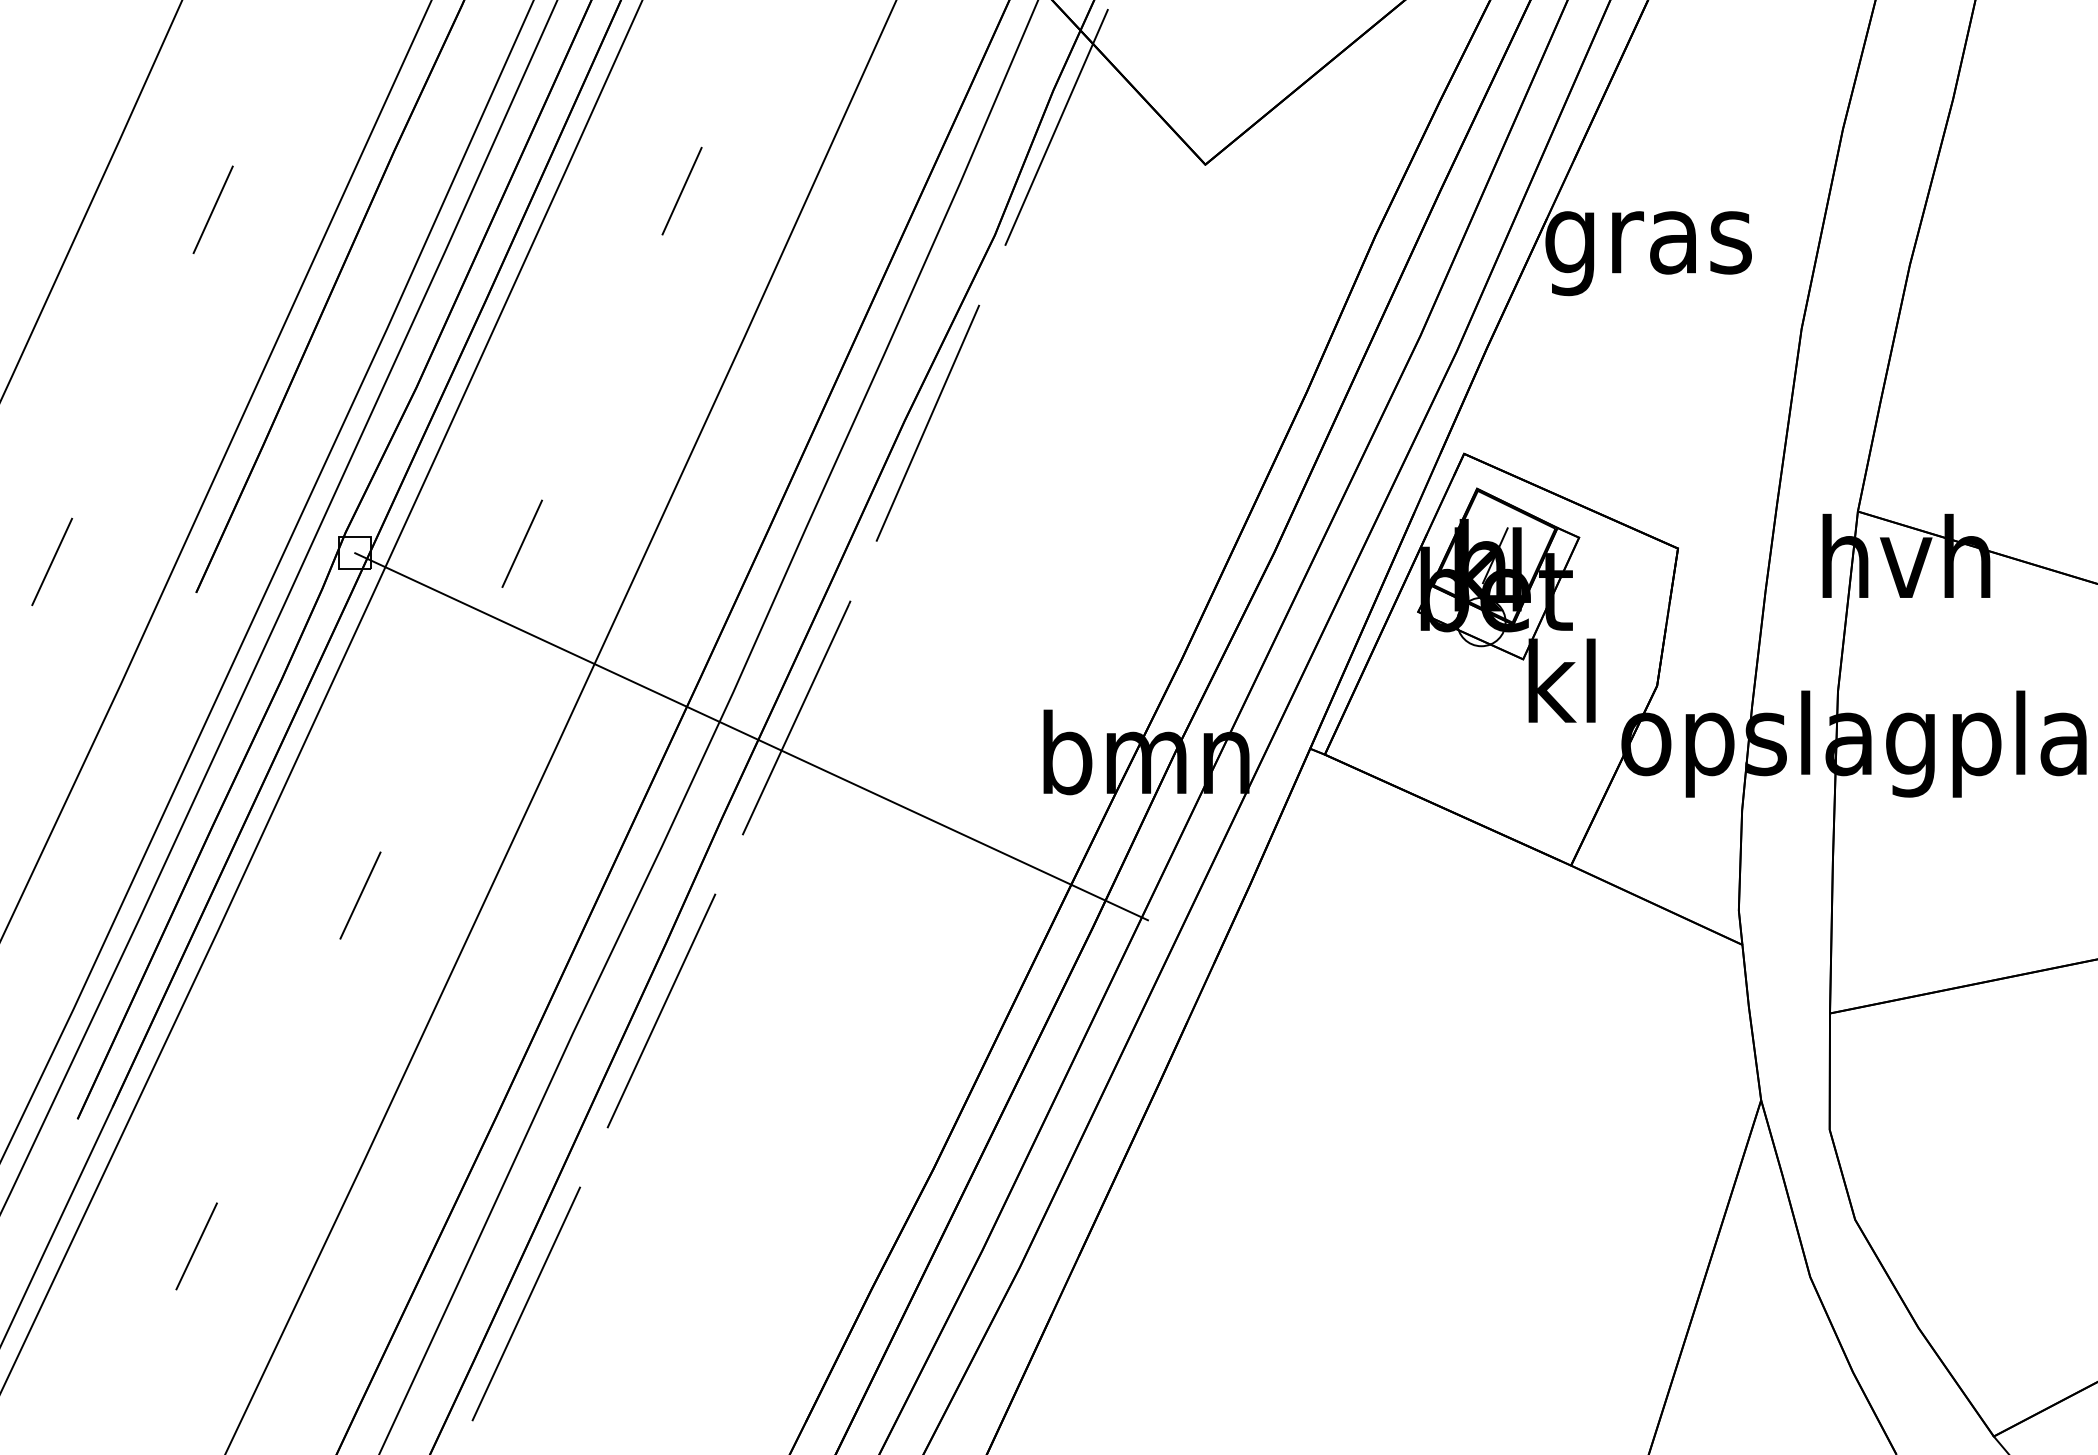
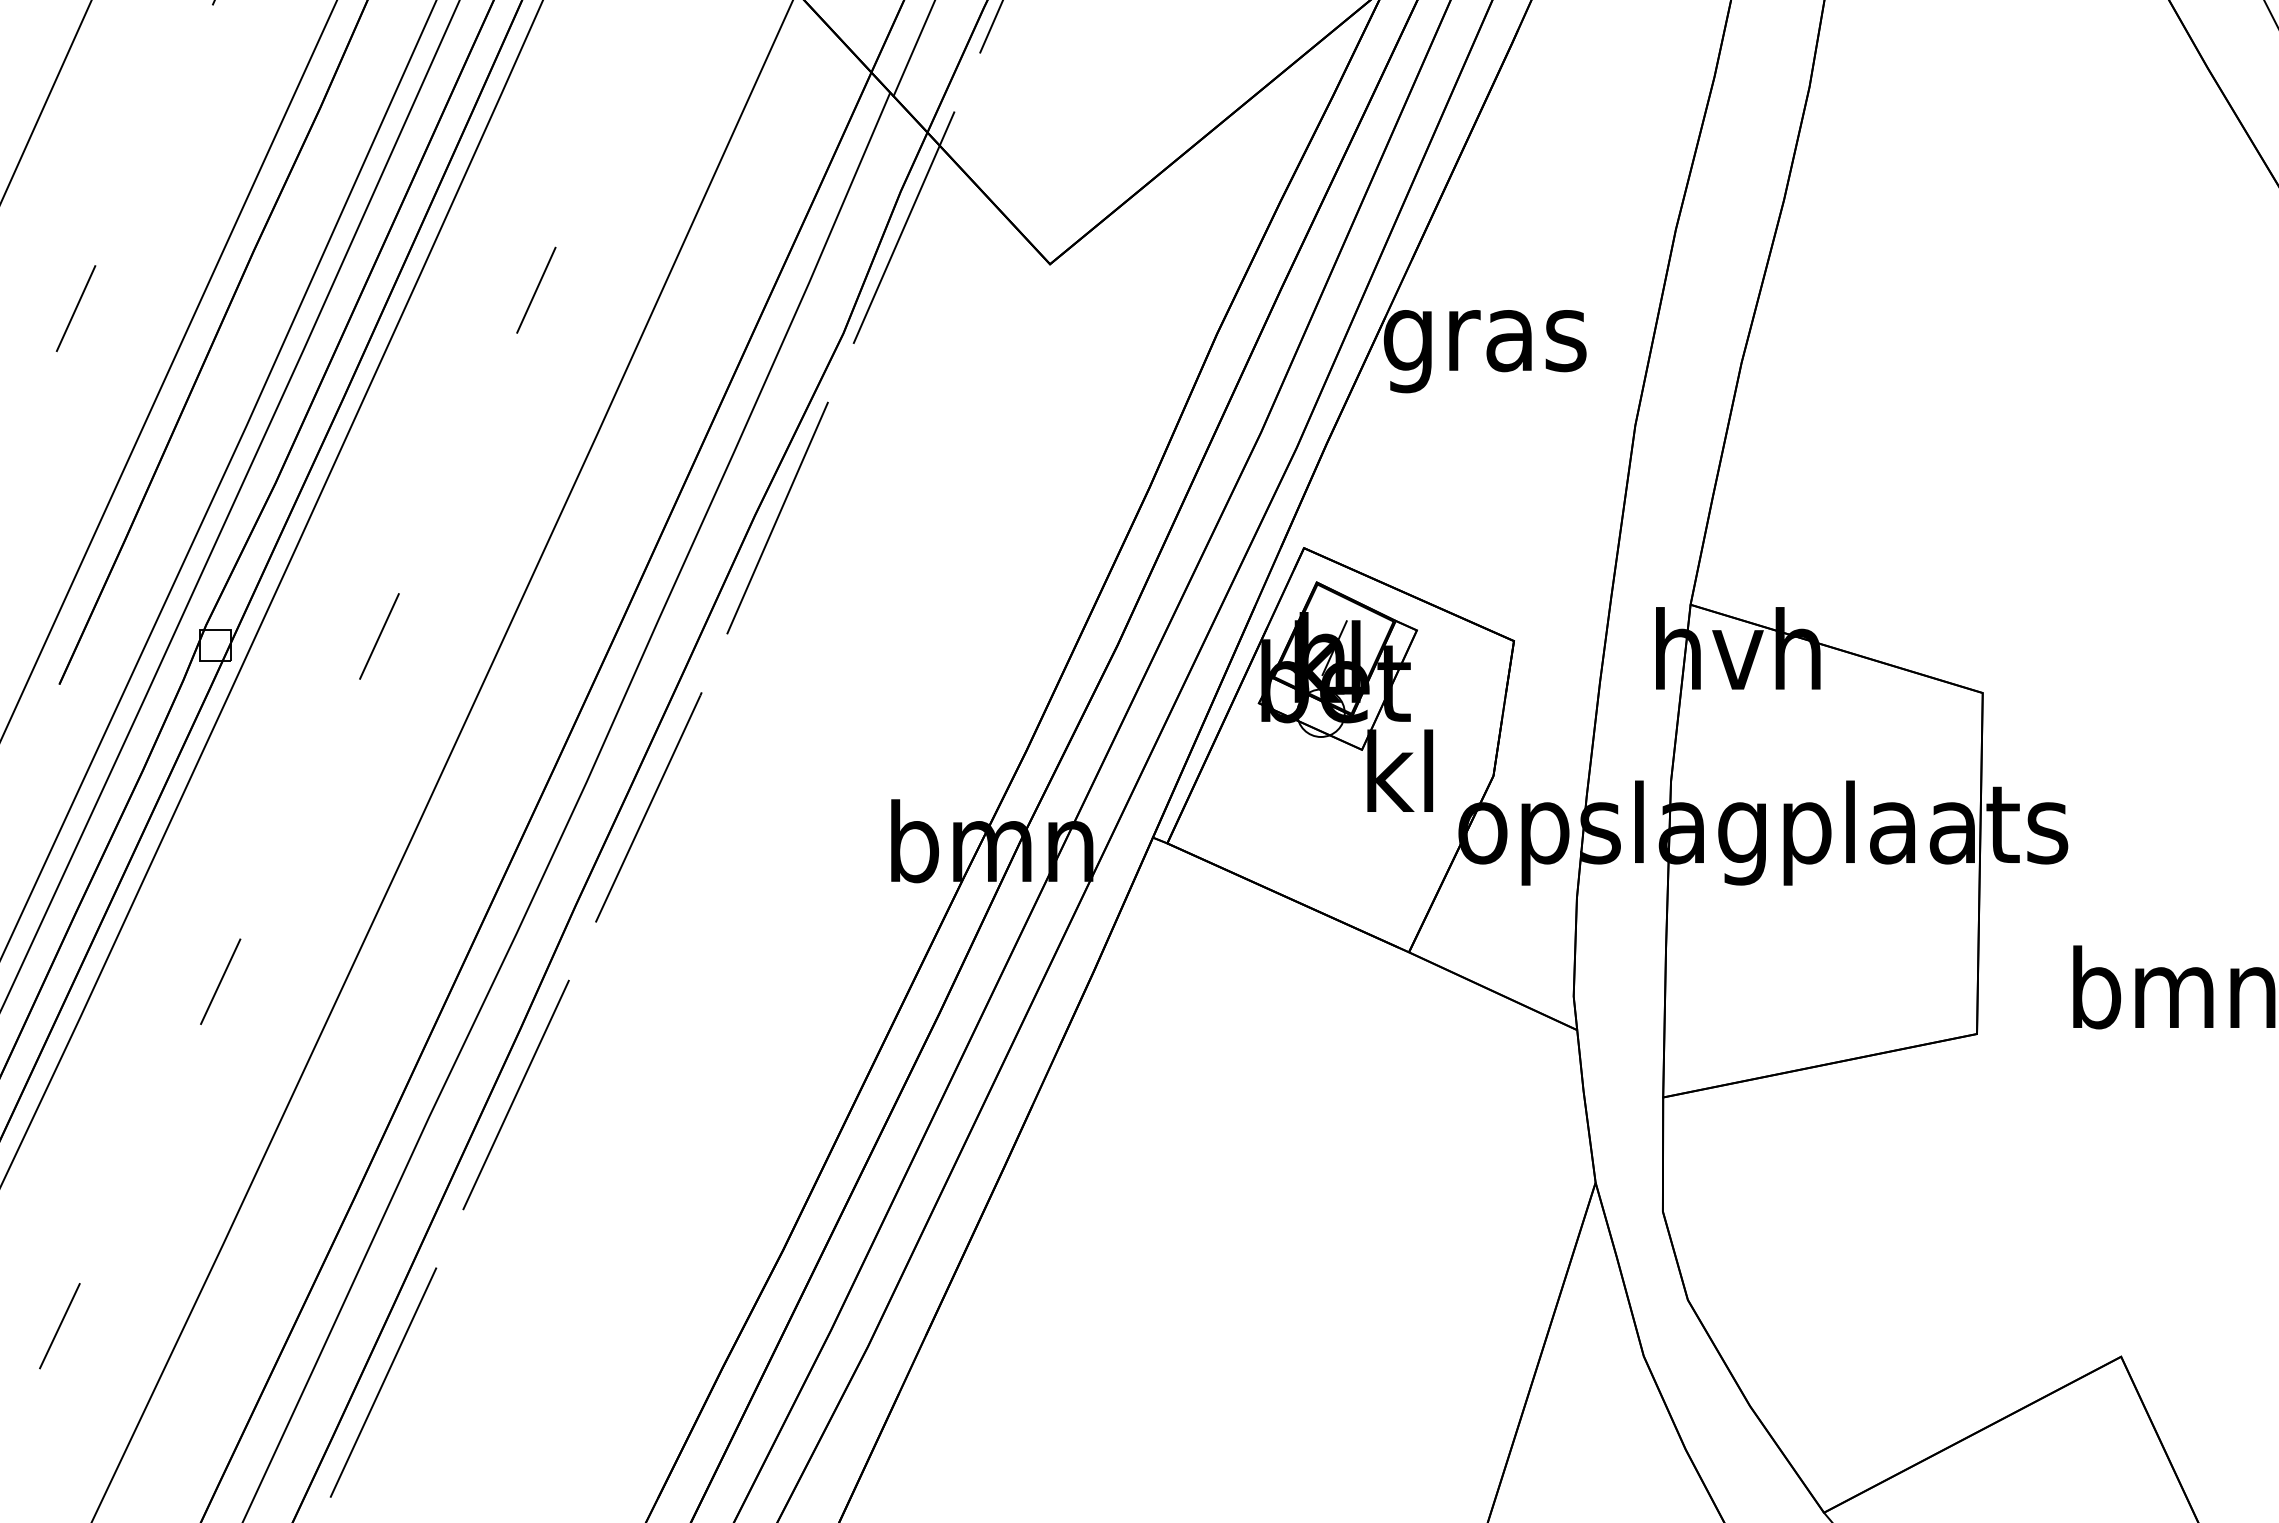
line: (751, 736) -> (604, 825), removed

